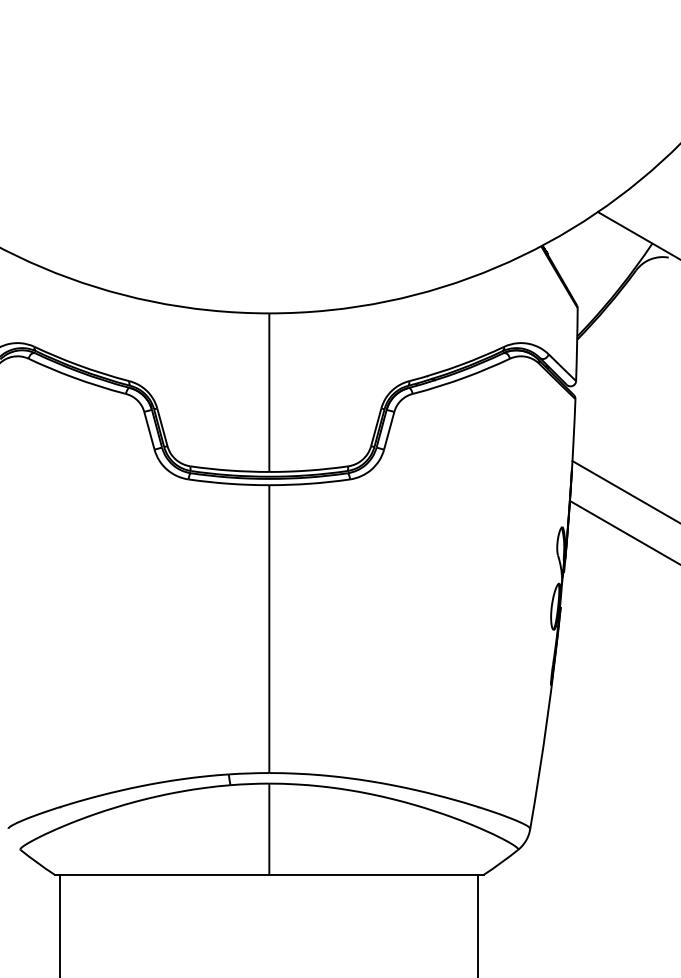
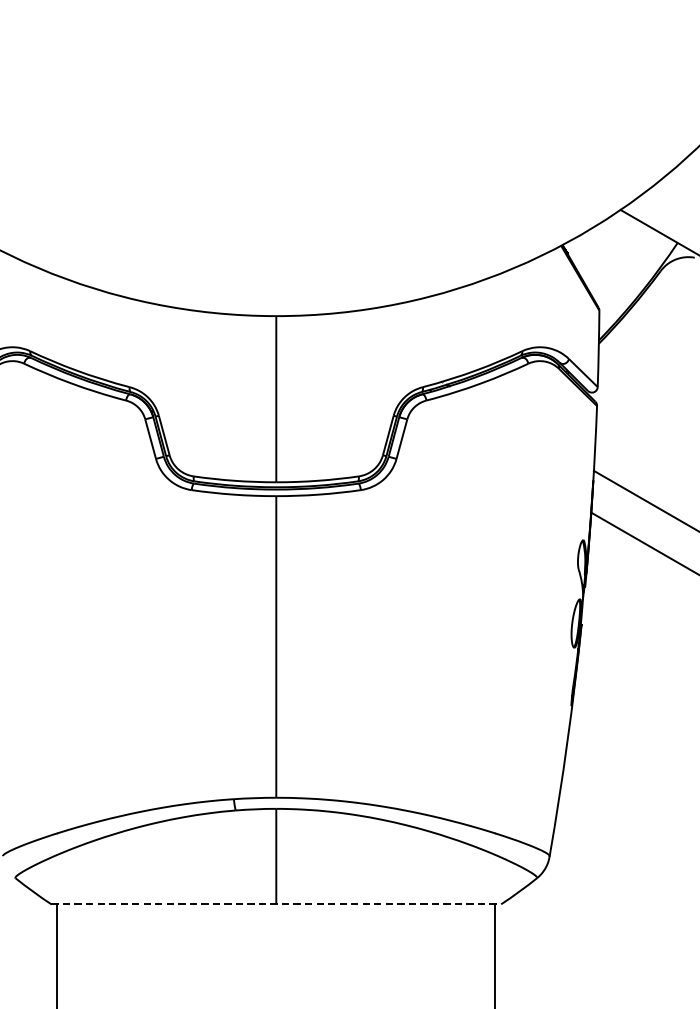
line: (269, 874) -> (276, 904), solid -> dashed

